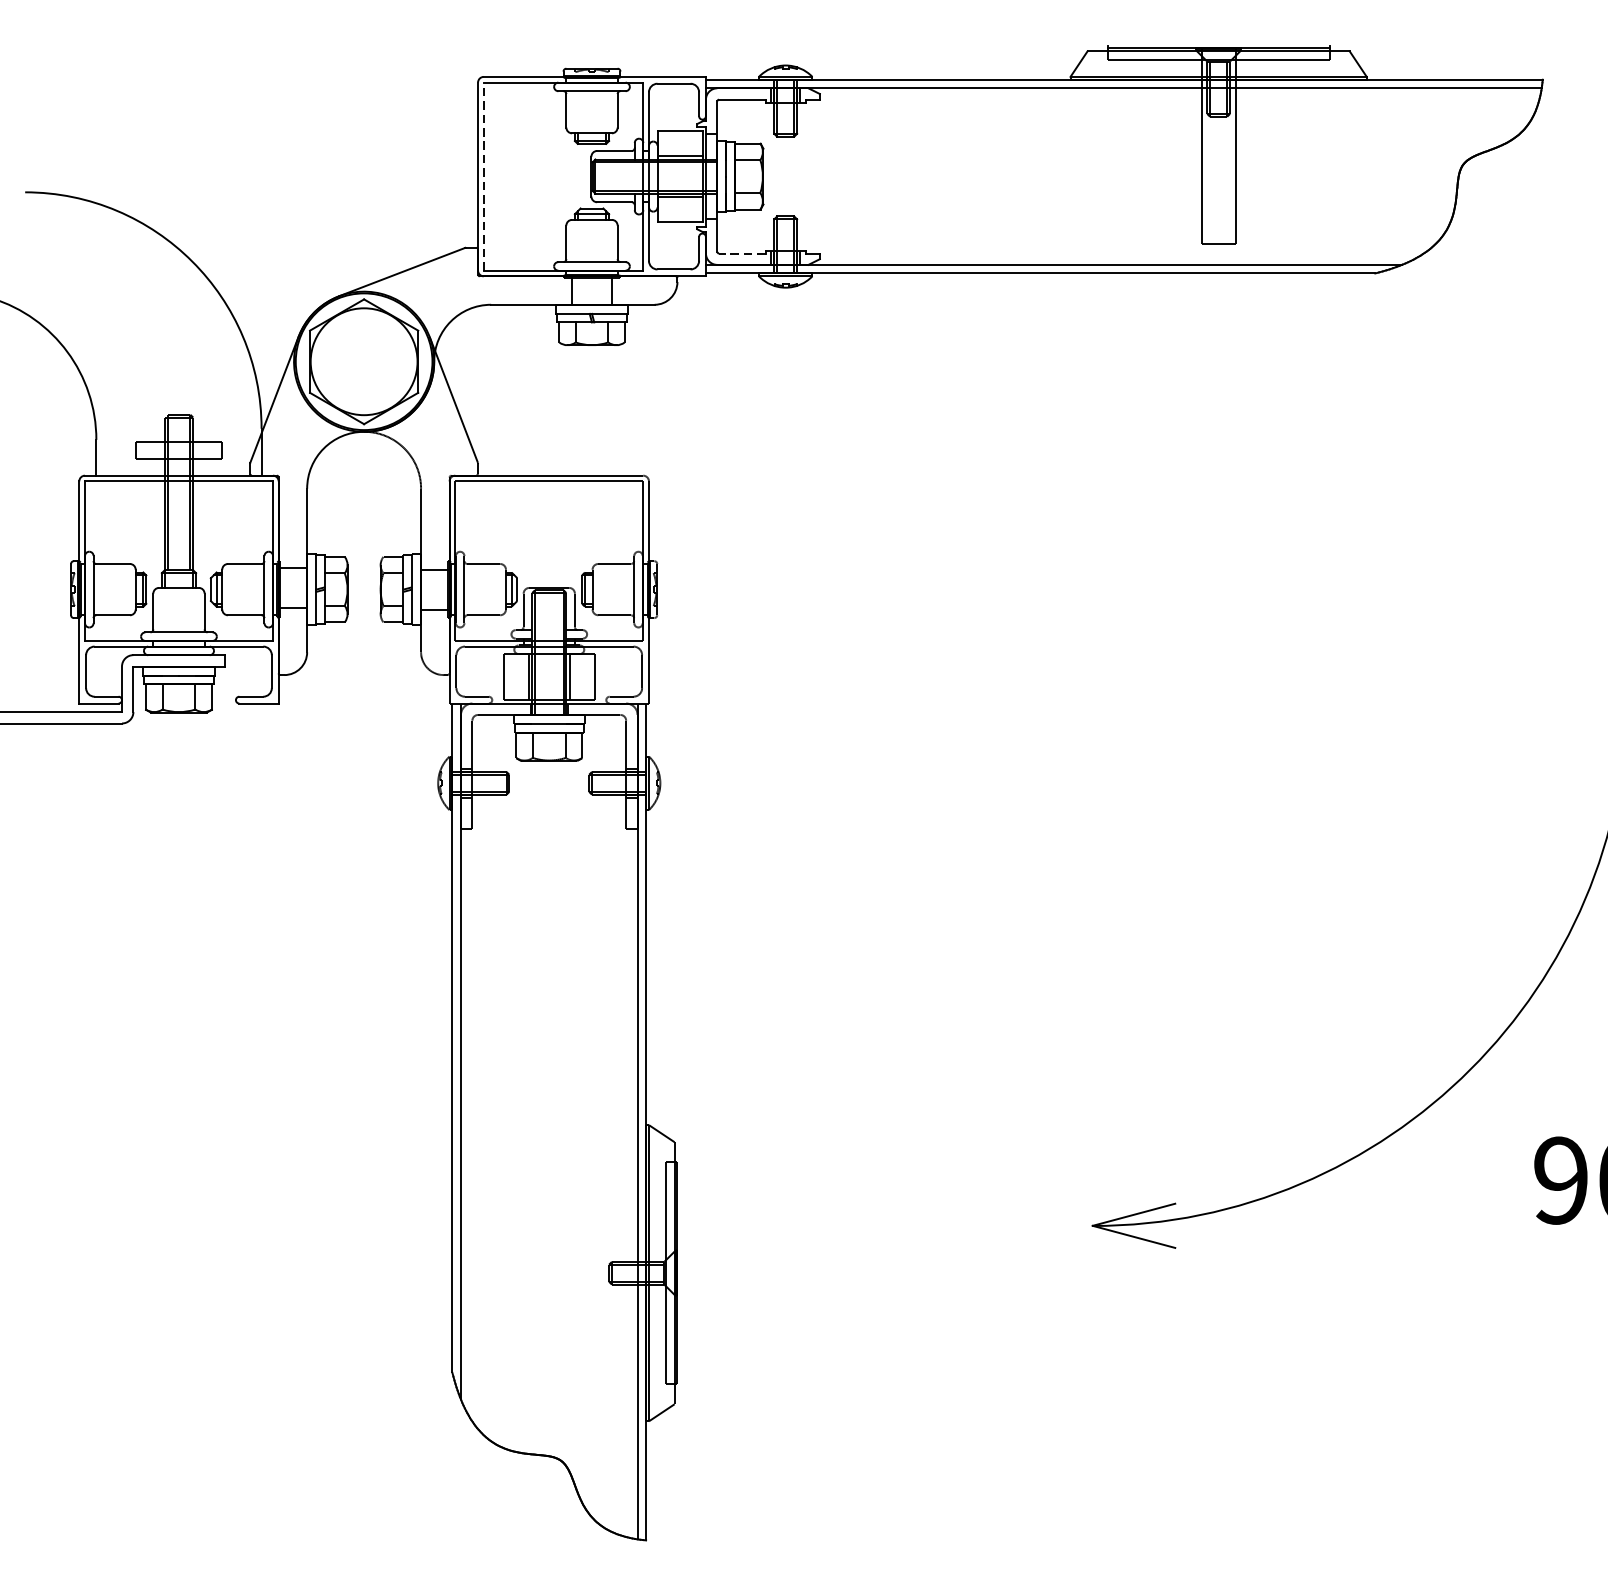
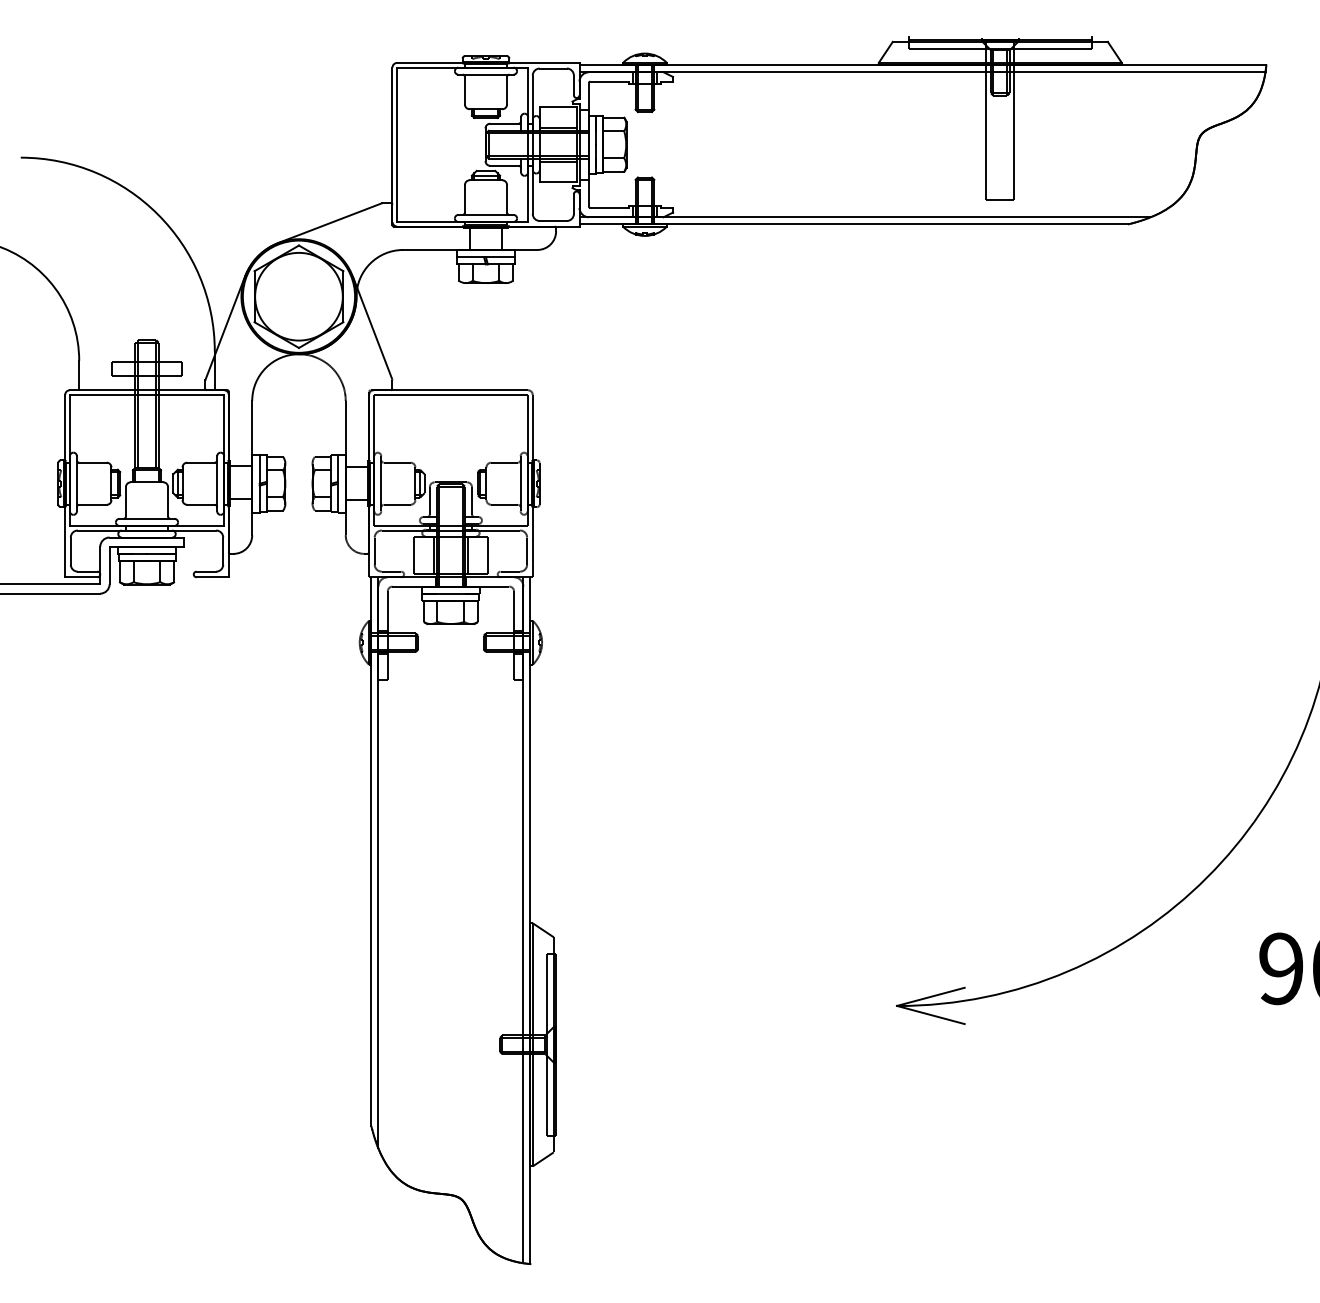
line: (484, 176) -> (397, 144), dashed -> solid
line: (741, 253) -> (608, 207), dashed -> solid

